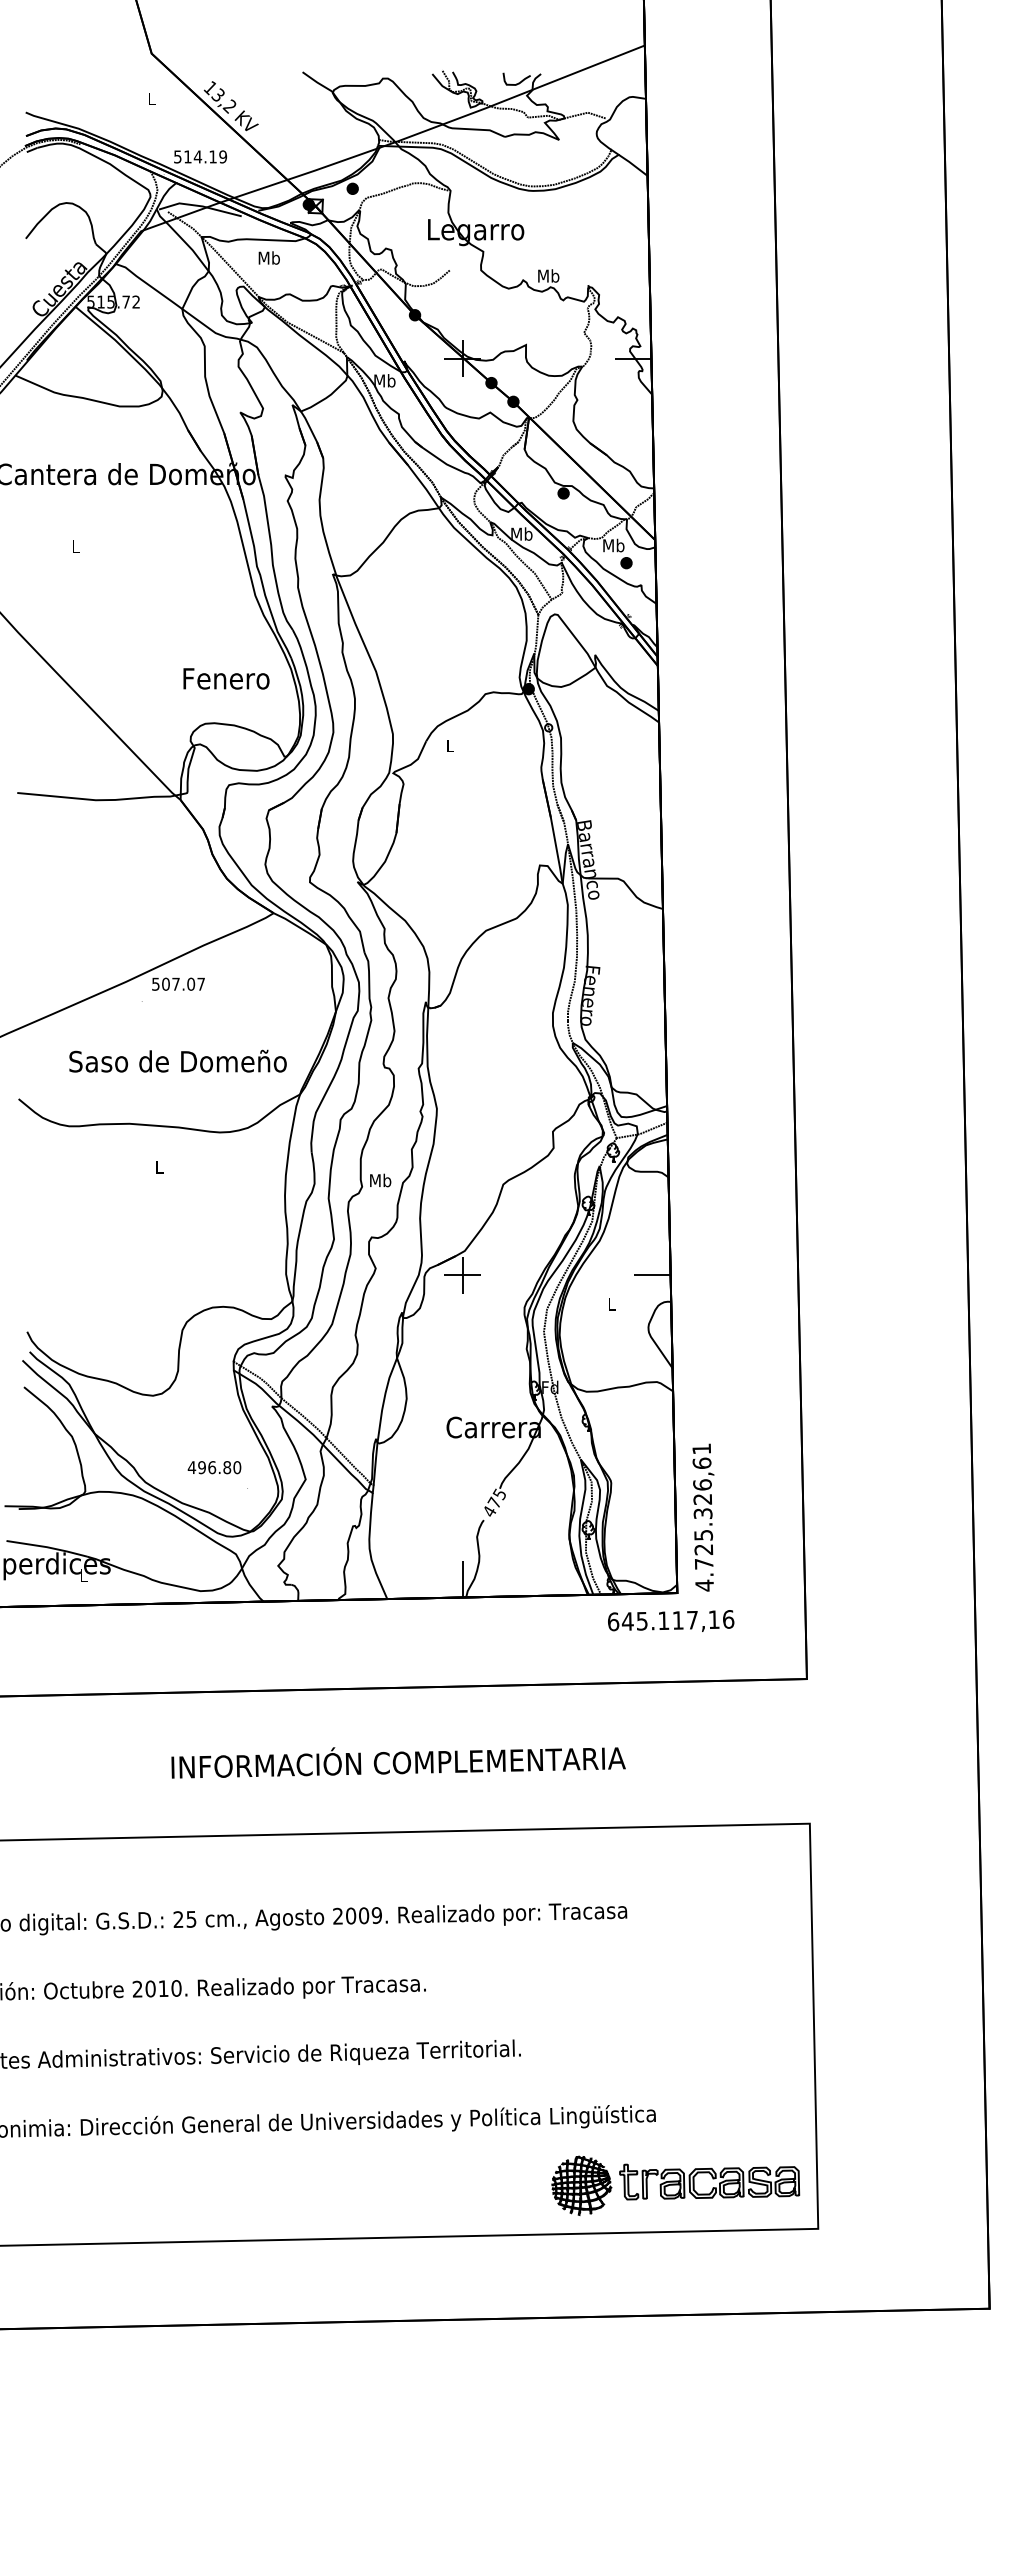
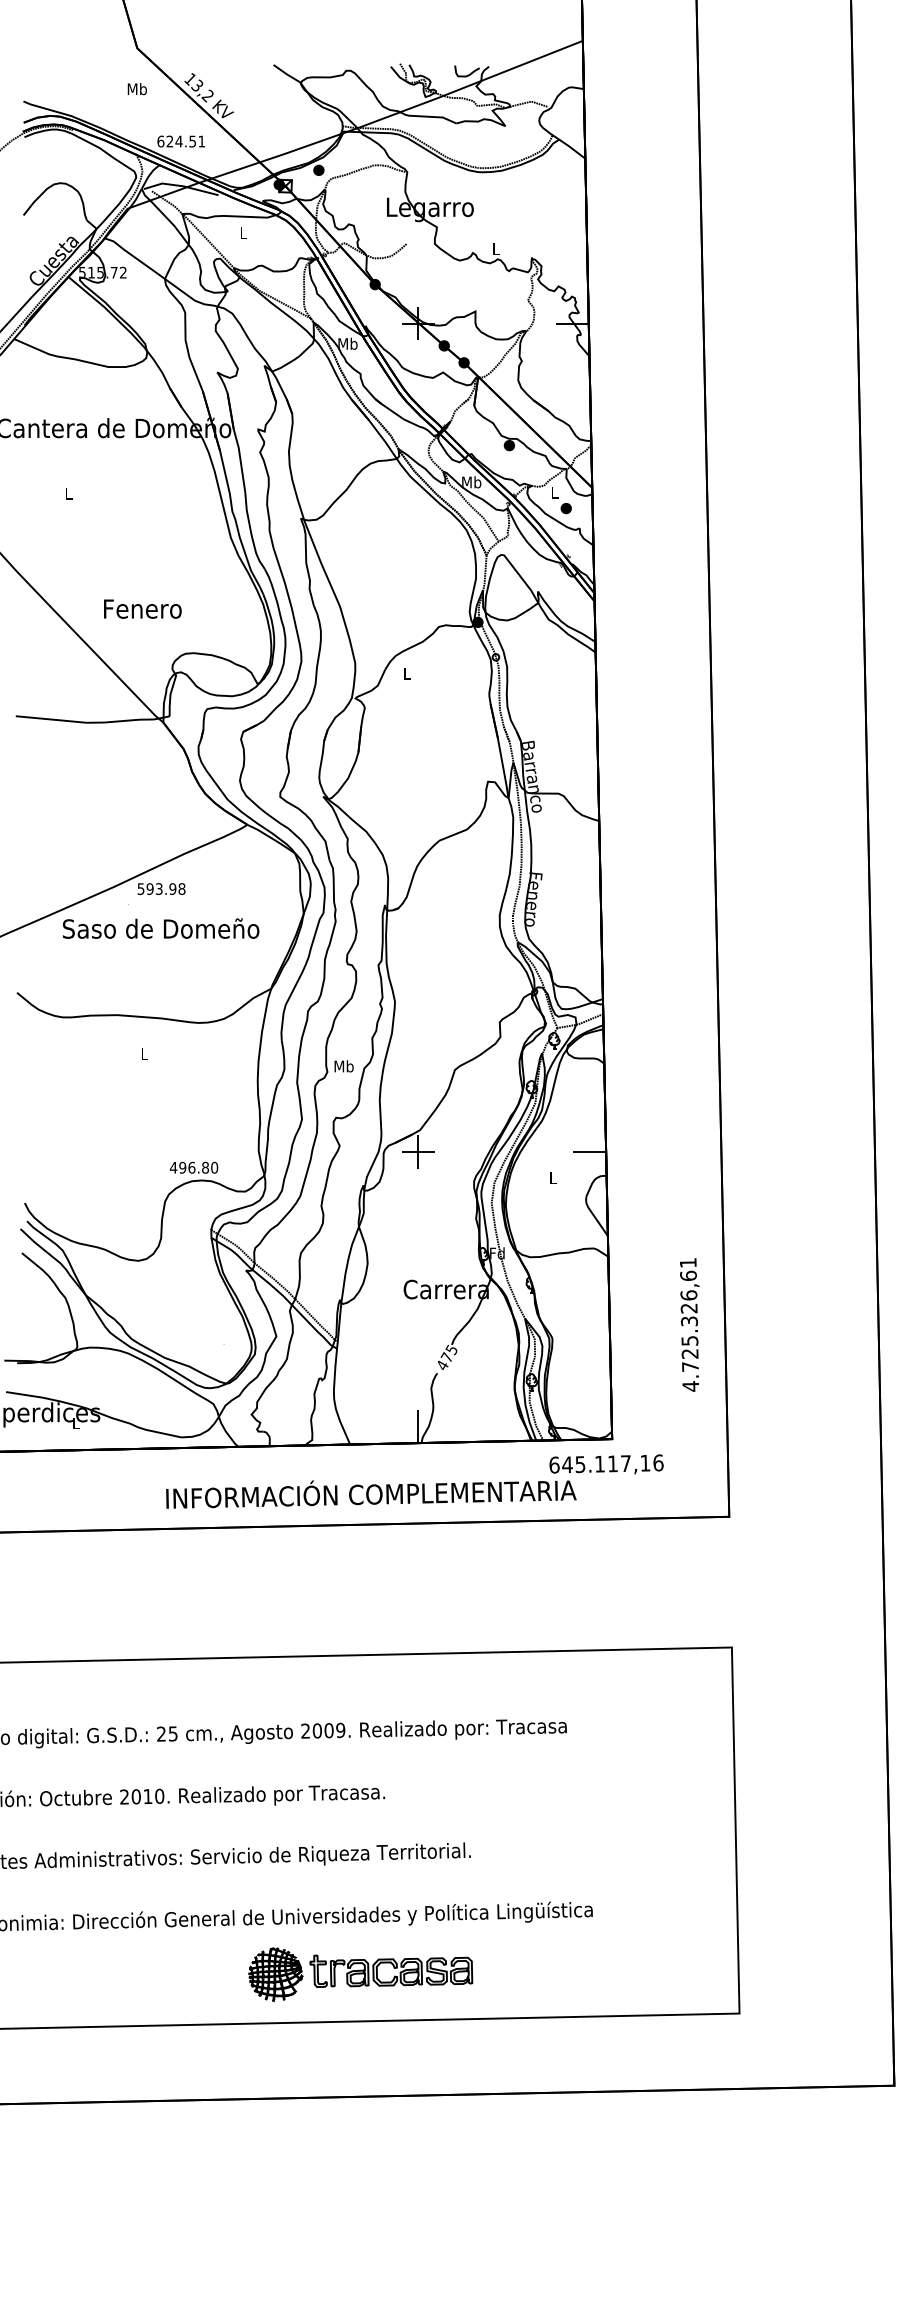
text: (150, 99) -> (136, 89), L -> Mb
text: (200, 156) -> (181, 141), 514.19 -> 624.51
text: (269, 257) -> (243, 232), Mb -> L
text: (548, 276) -> (495, 249), Mb -> L
text: (613, 545) -> (554, 492), Mb -> L
text: (226, 678) -> (142, 608), moved
text: (182, 983) -> (165, 888), 507.07 -> 593.98
text: (178, 1061) -> (161, 928), moved
text: (215, 1467) -> (194, 1167), moved
text: (703, 1517) -> (689, 1324), moved
text: (398, 1762) -> (371, 1494), moved
part: (675, 2185) -> (360, 1974), moved

